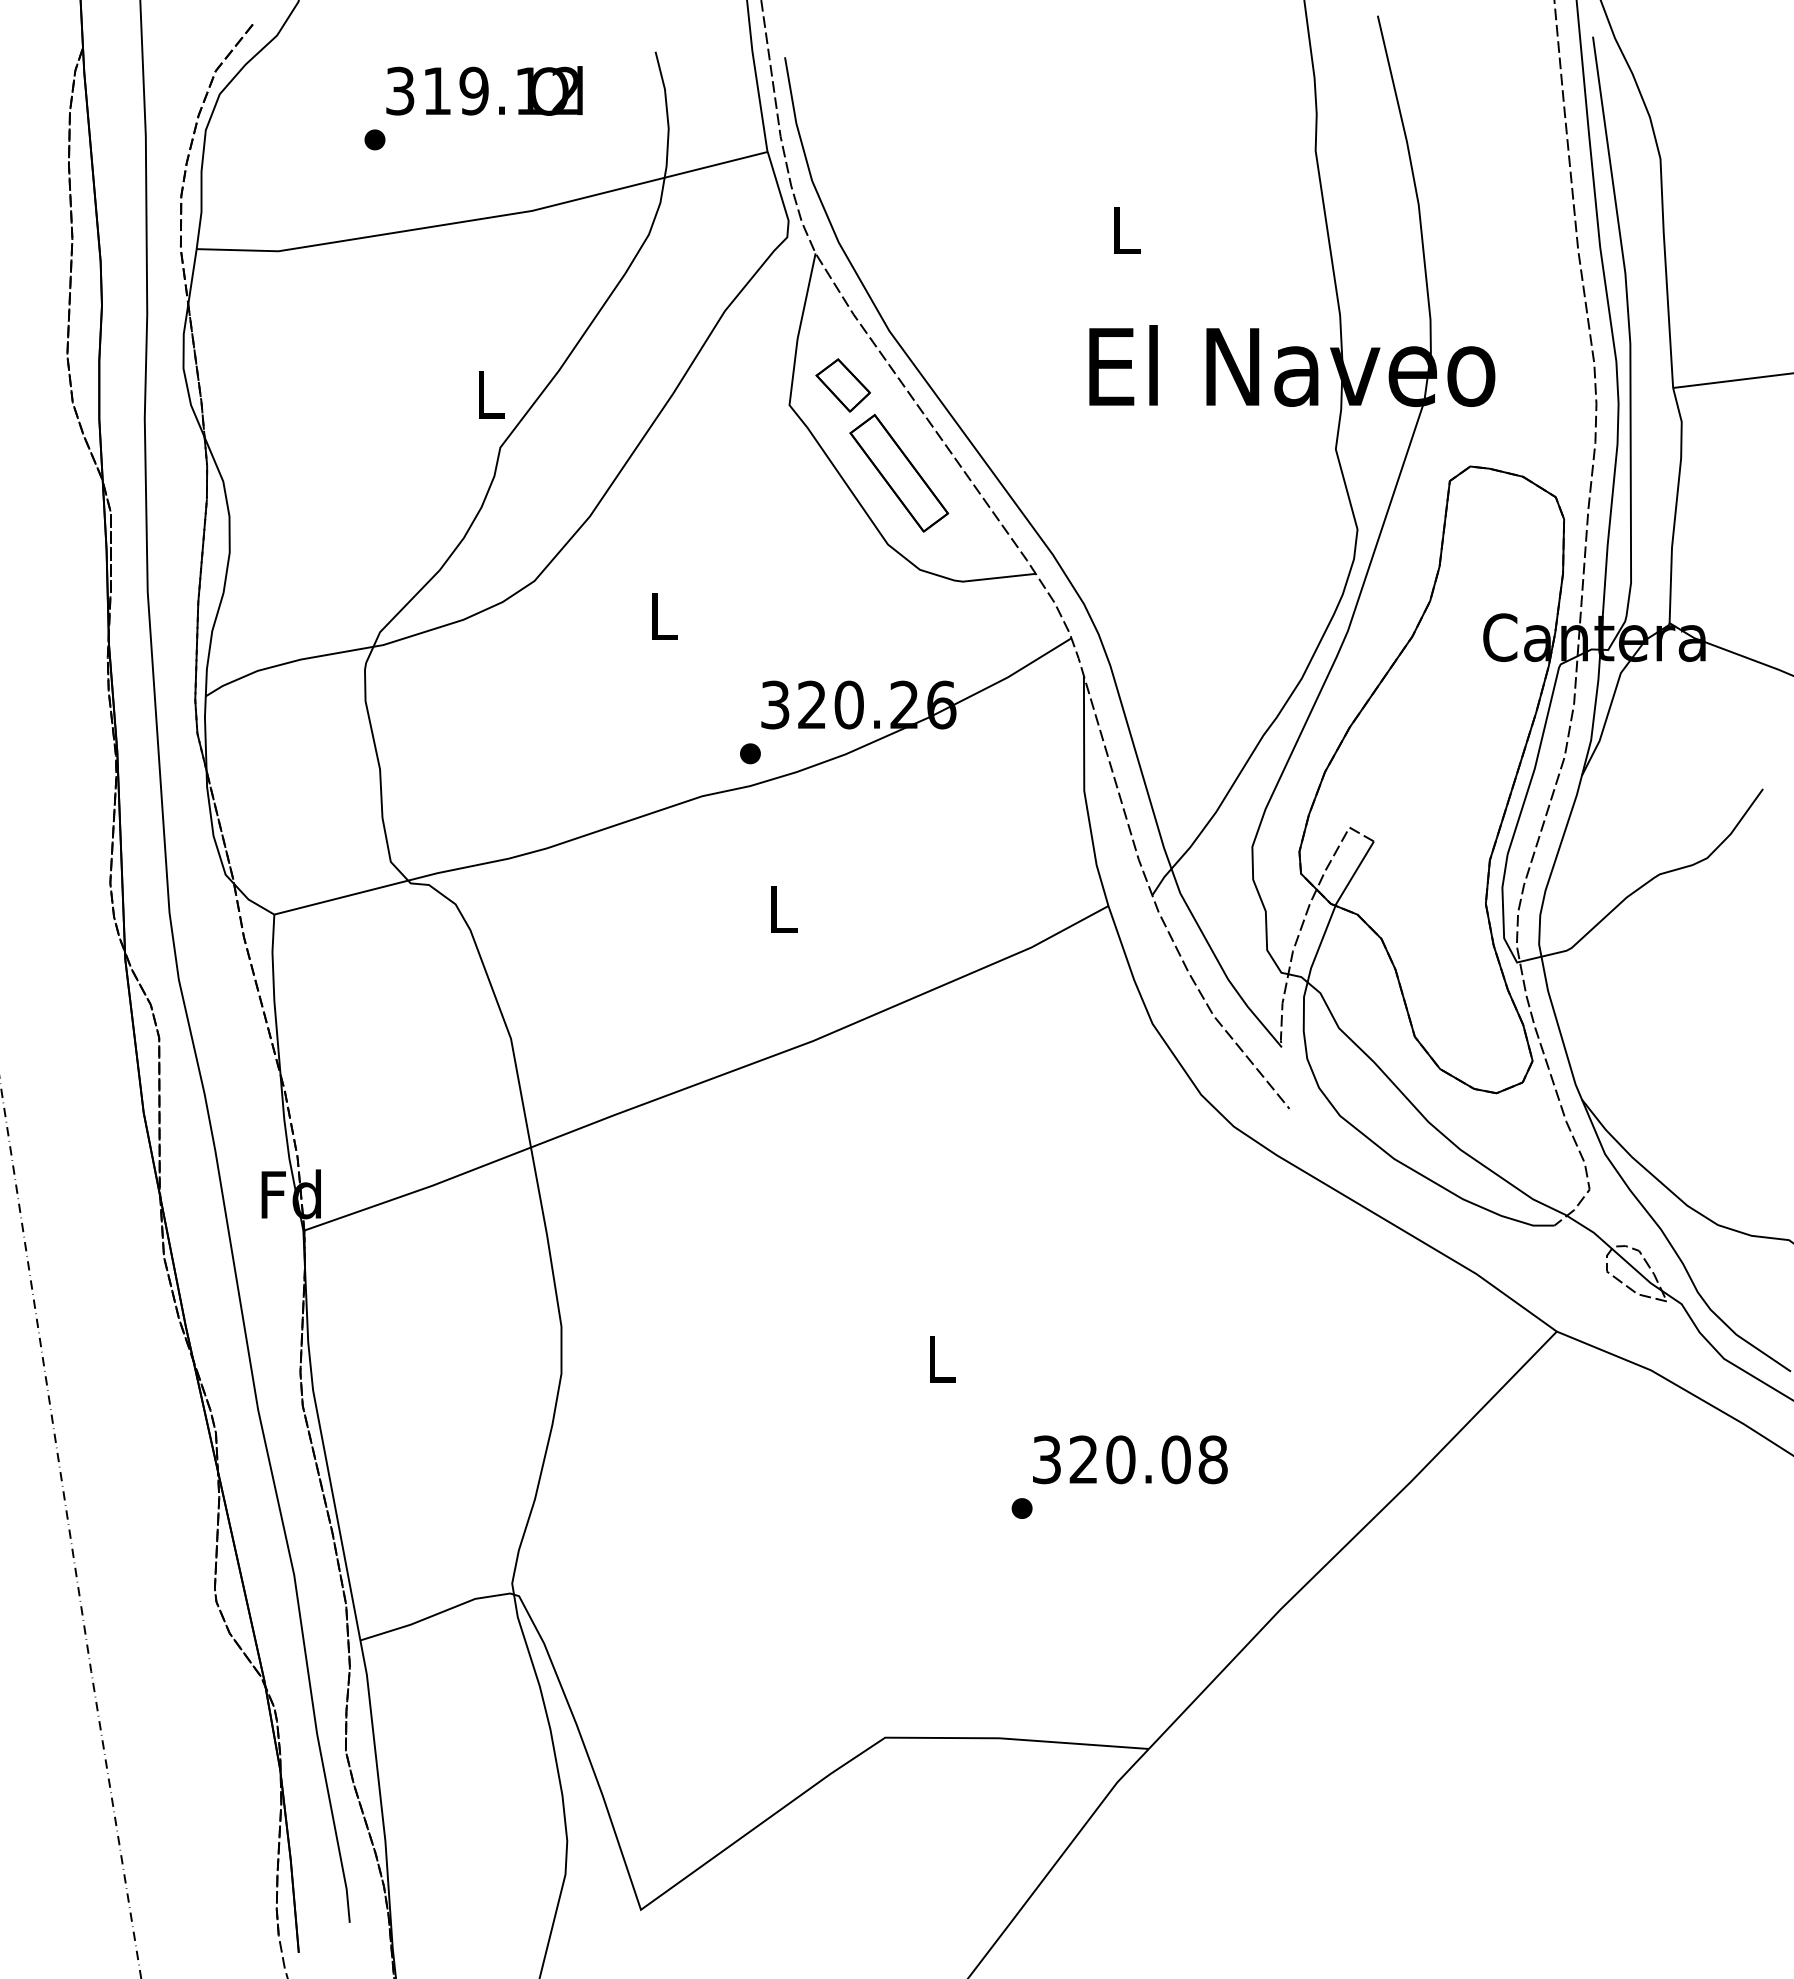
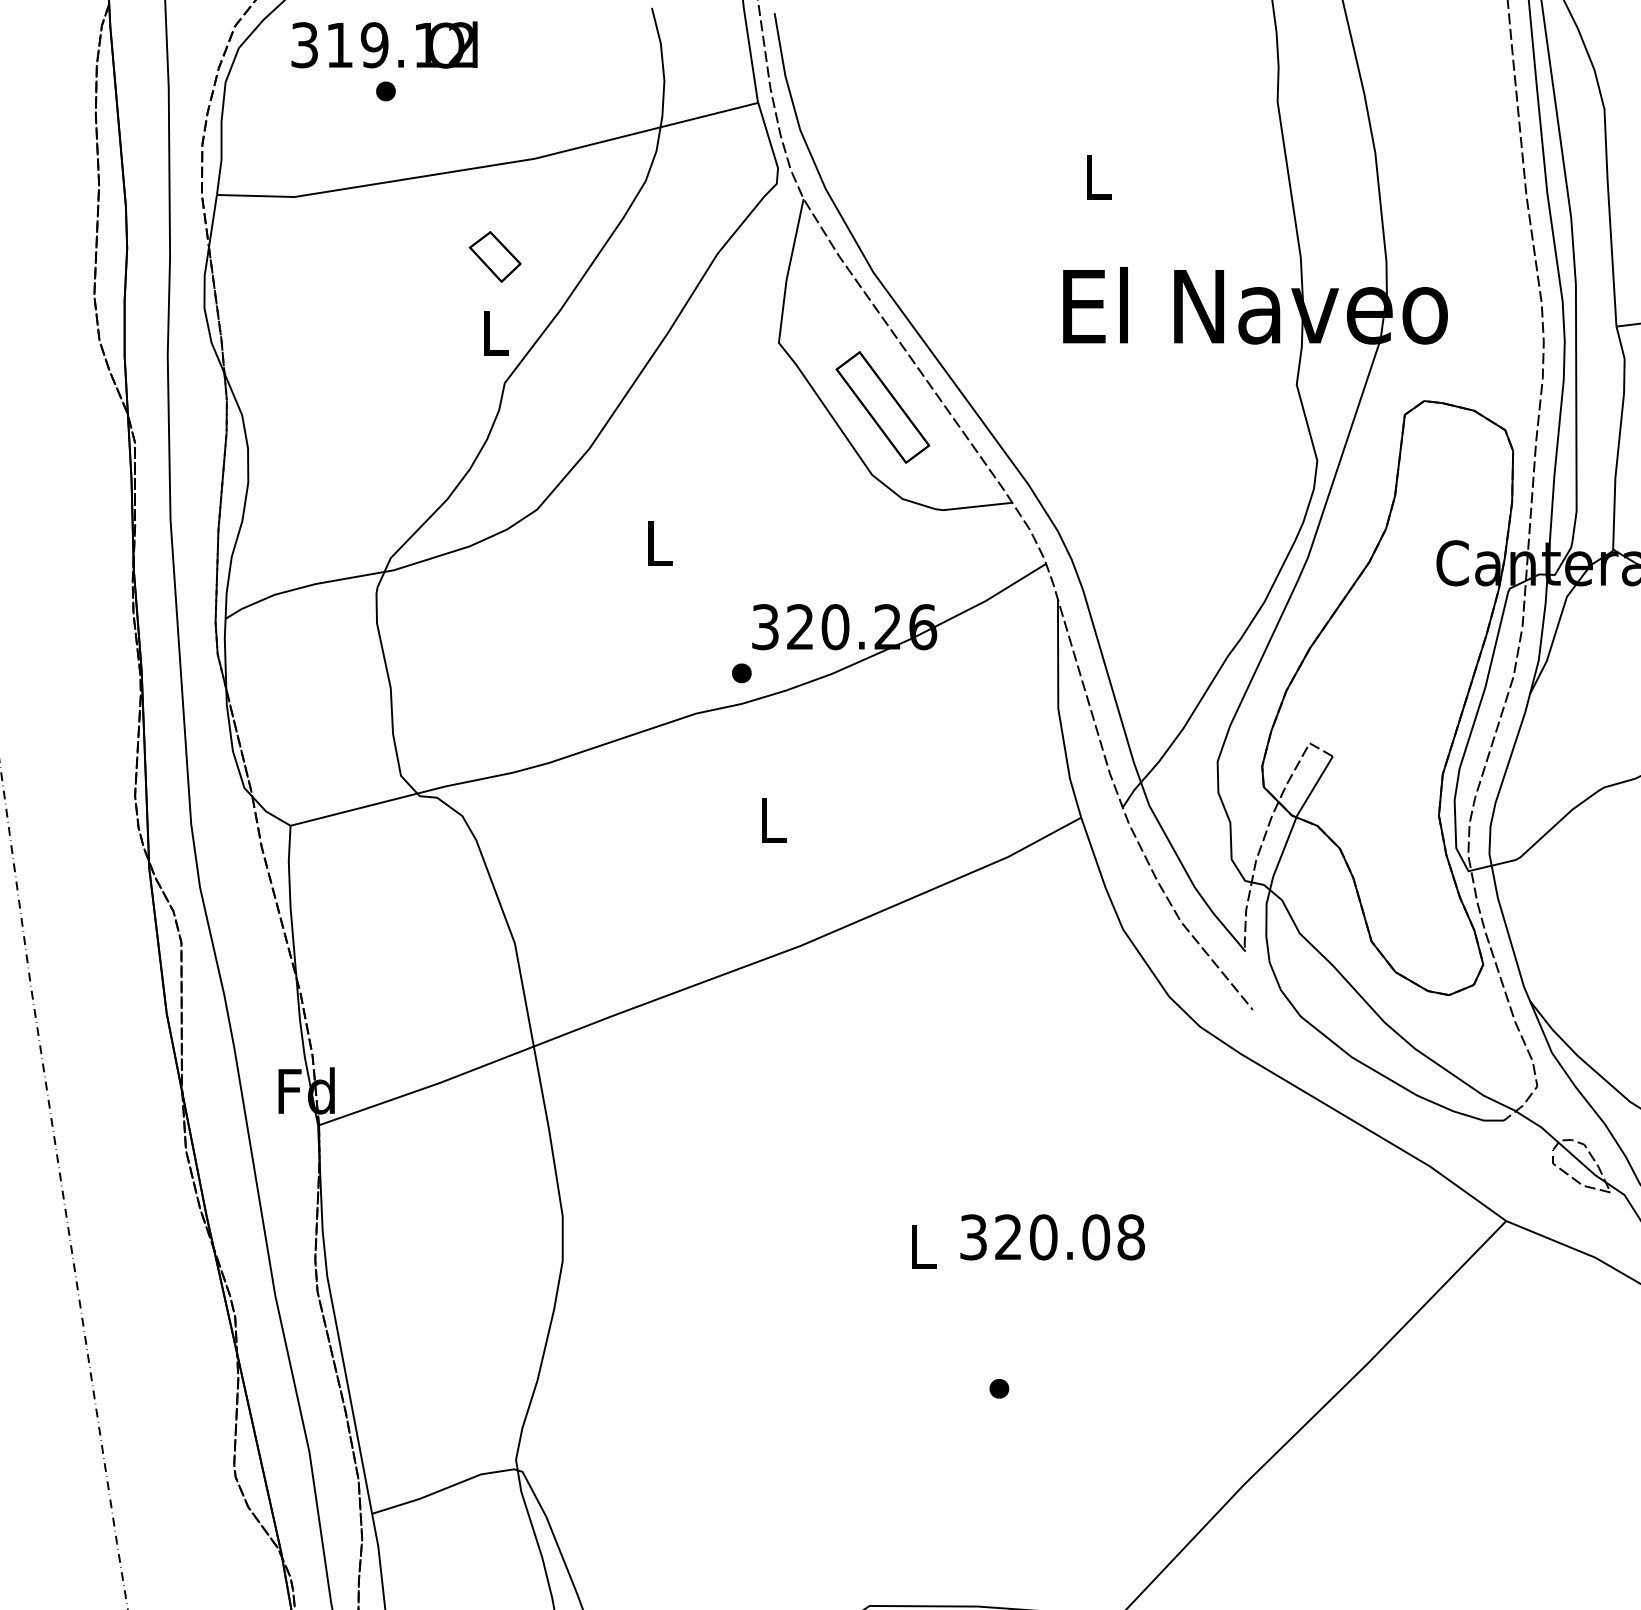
text: (484, 90) -> (384, 44), moved
part: (842, 385) -> (494, 256), moved
text: (1130, 1459) -> (1052, 1237), moved

